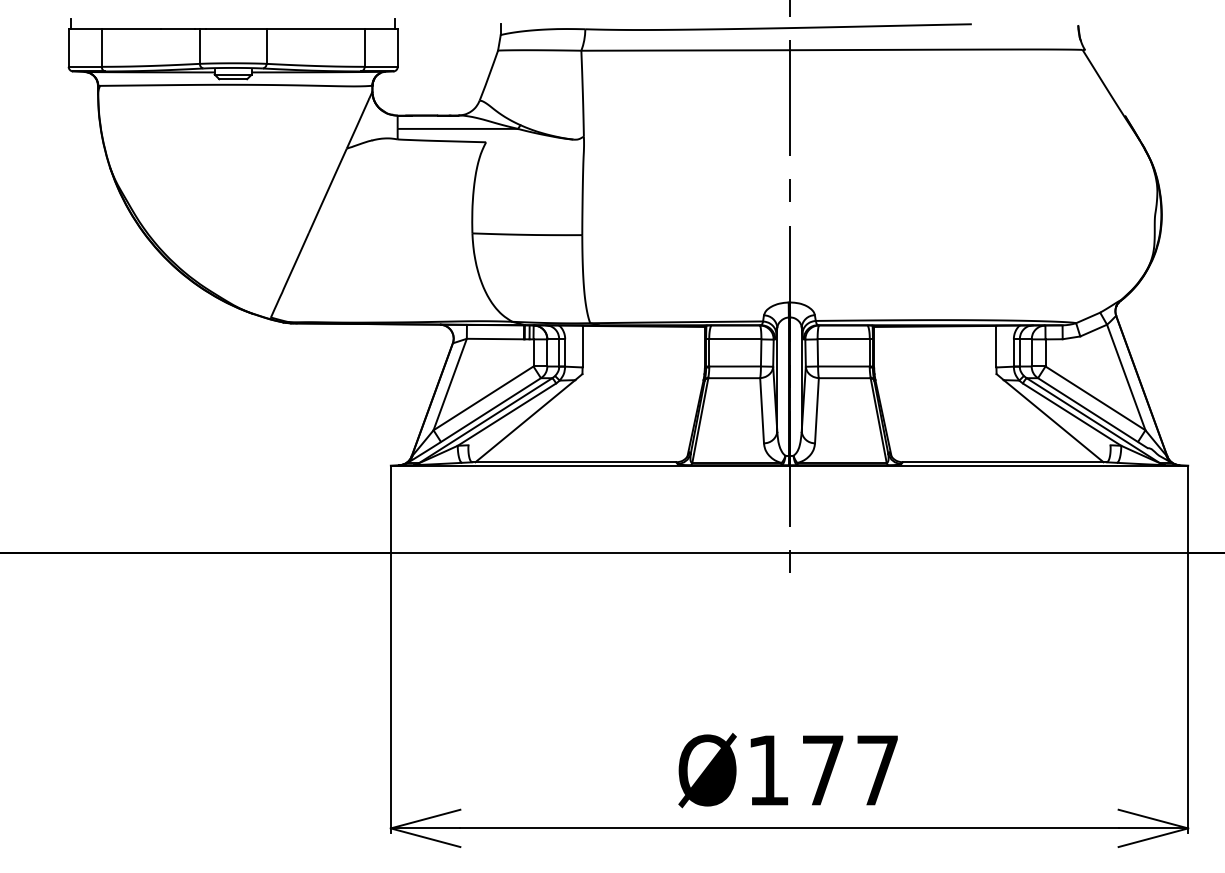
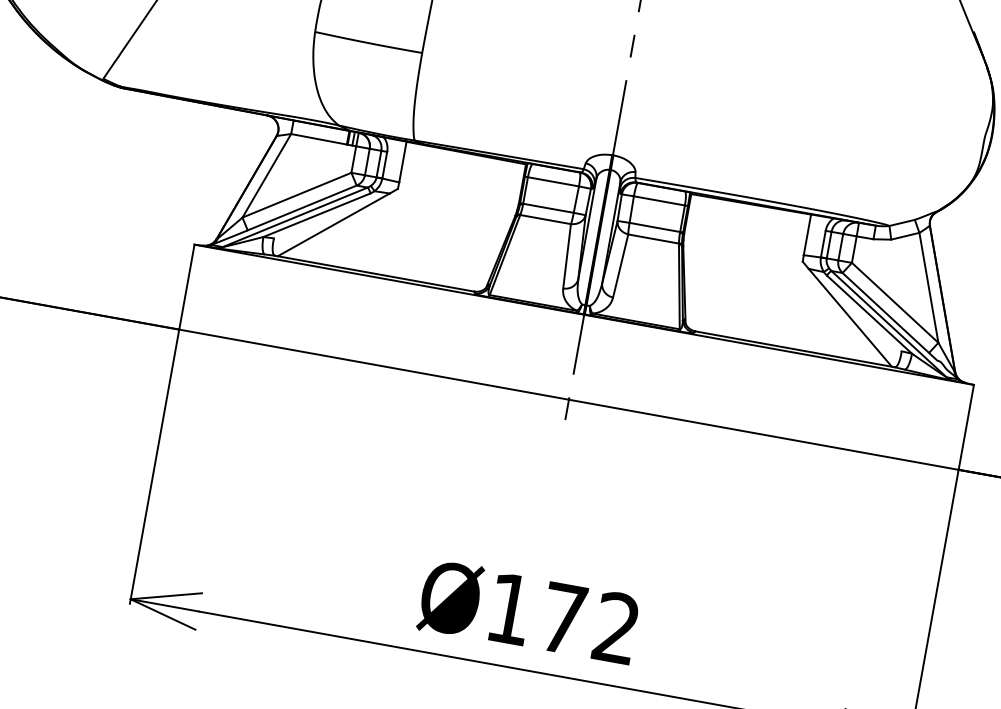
text: (876, 769) -> (615, 627), Ø177 -> Ø172

